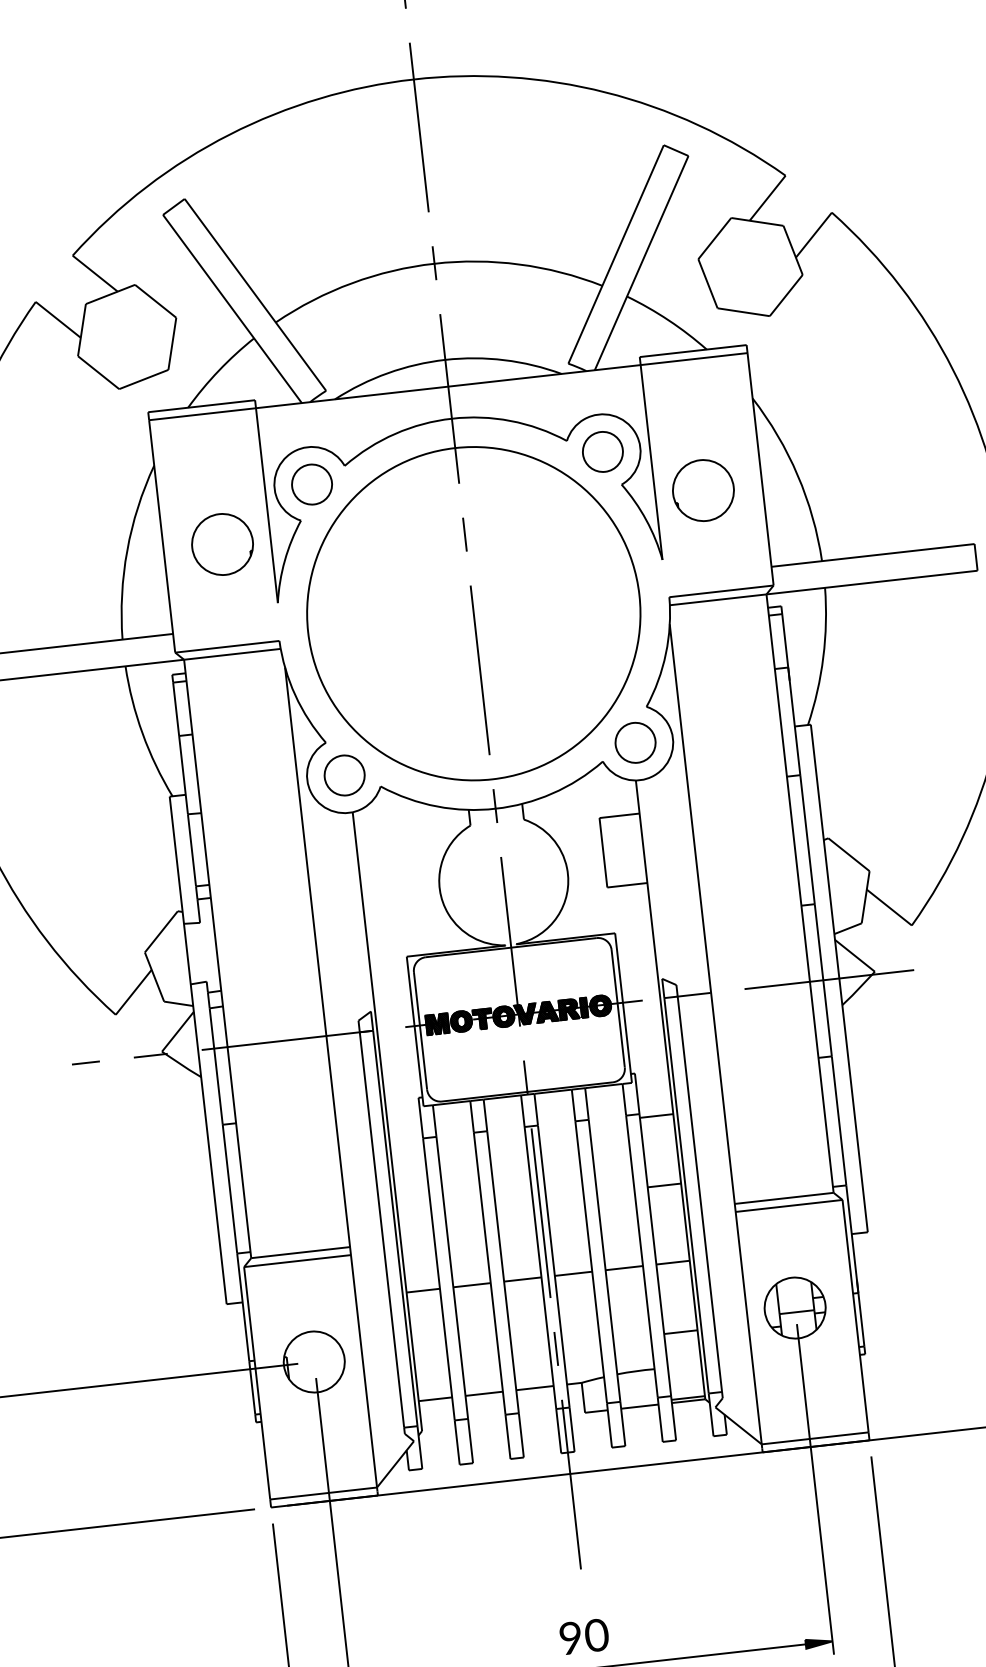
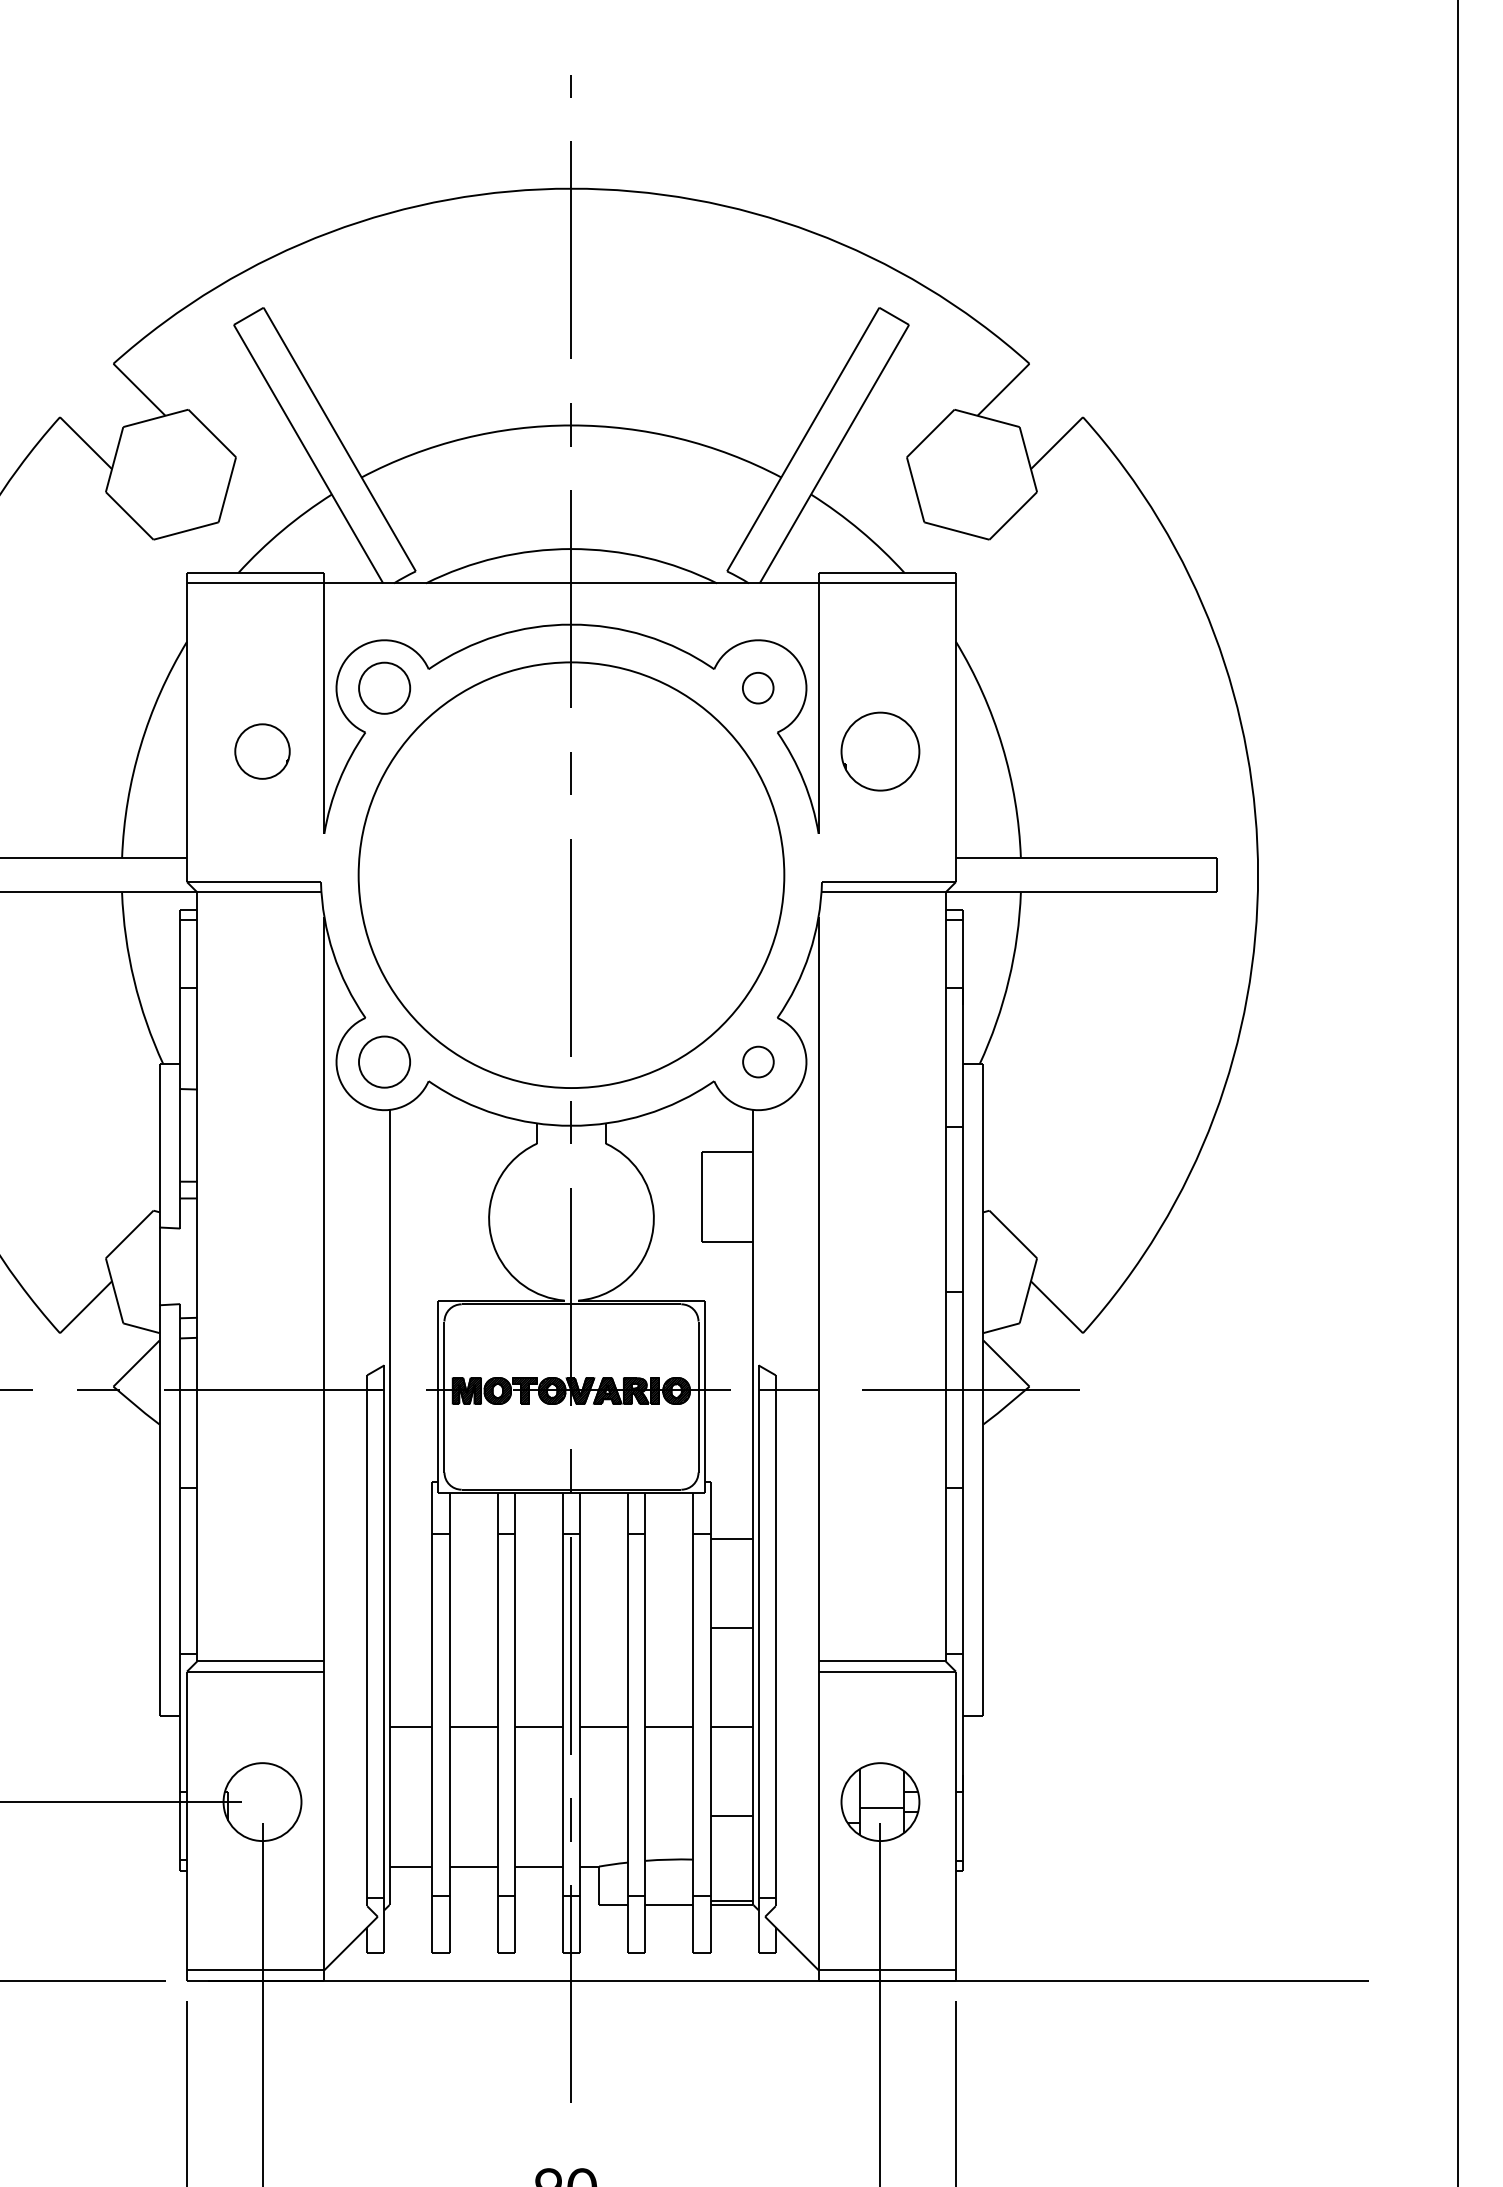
part: (602, 451) -> (757, 687), size x0.6
part: (222, 544) -> (262, 751), size x0.7
part: (635, 742) -> (758, 1061), size x0.6

